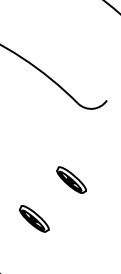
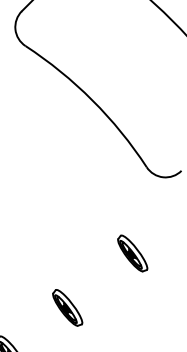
part: (71, 180) -> (132, 253), moved
part: (34, 218) -> (67, 307), moved

